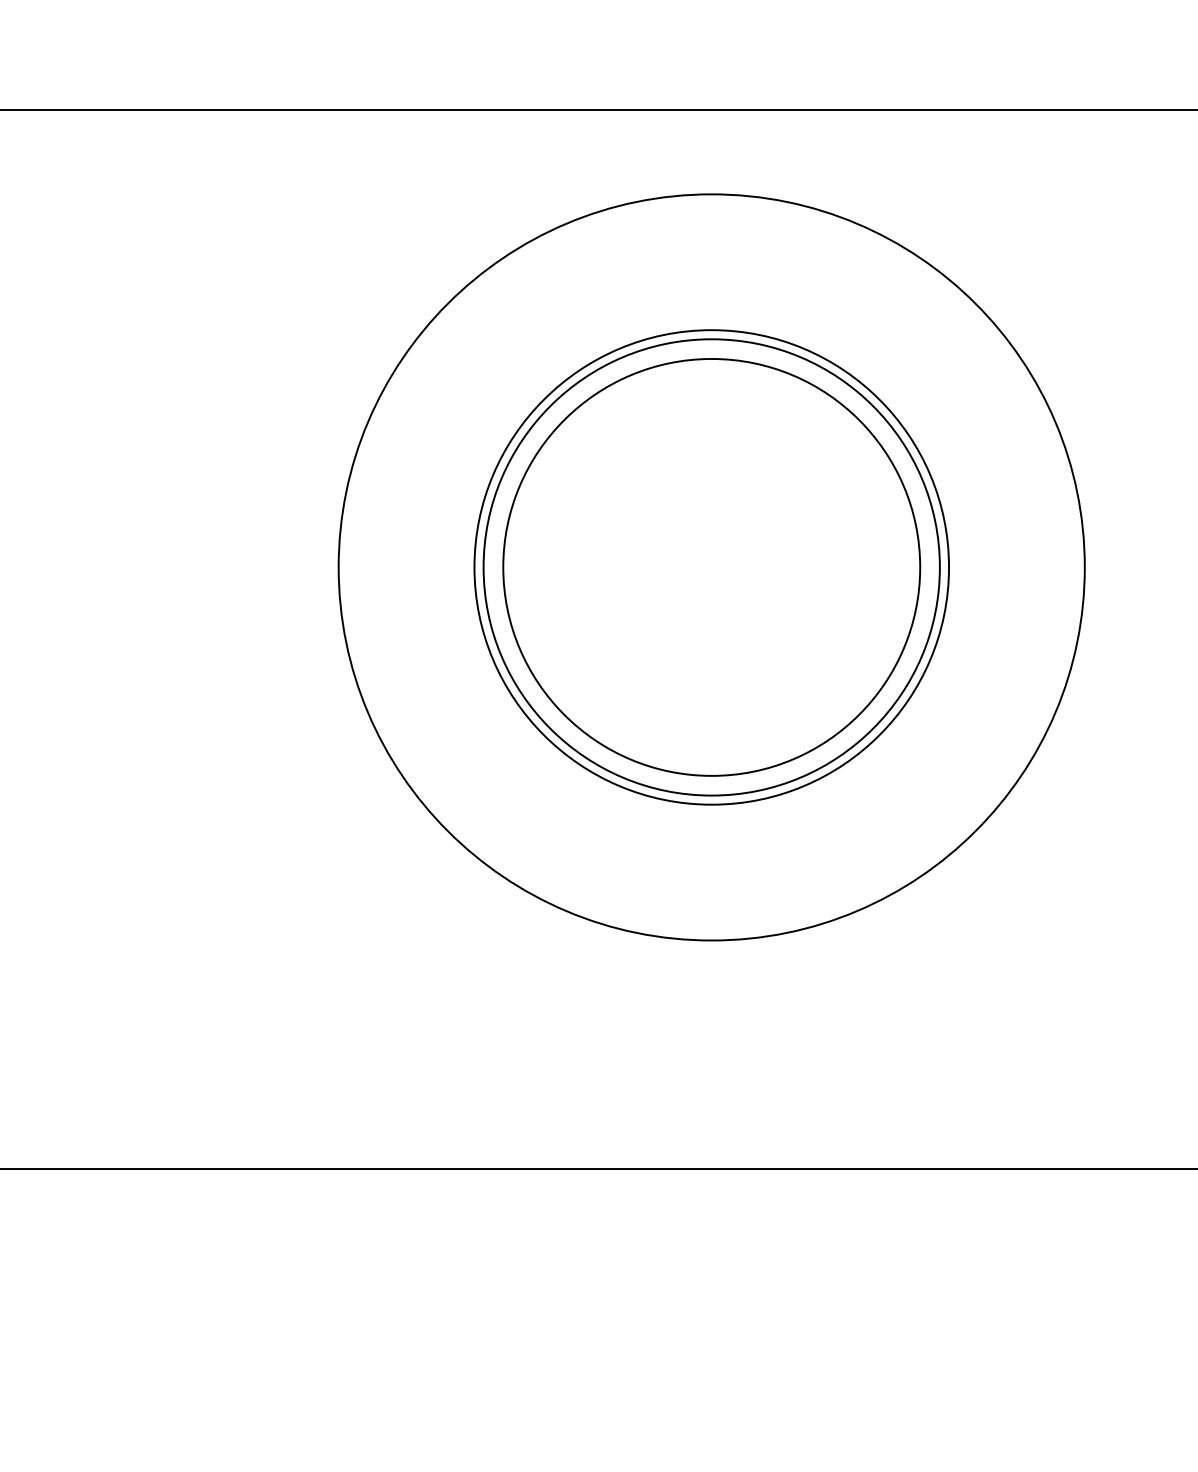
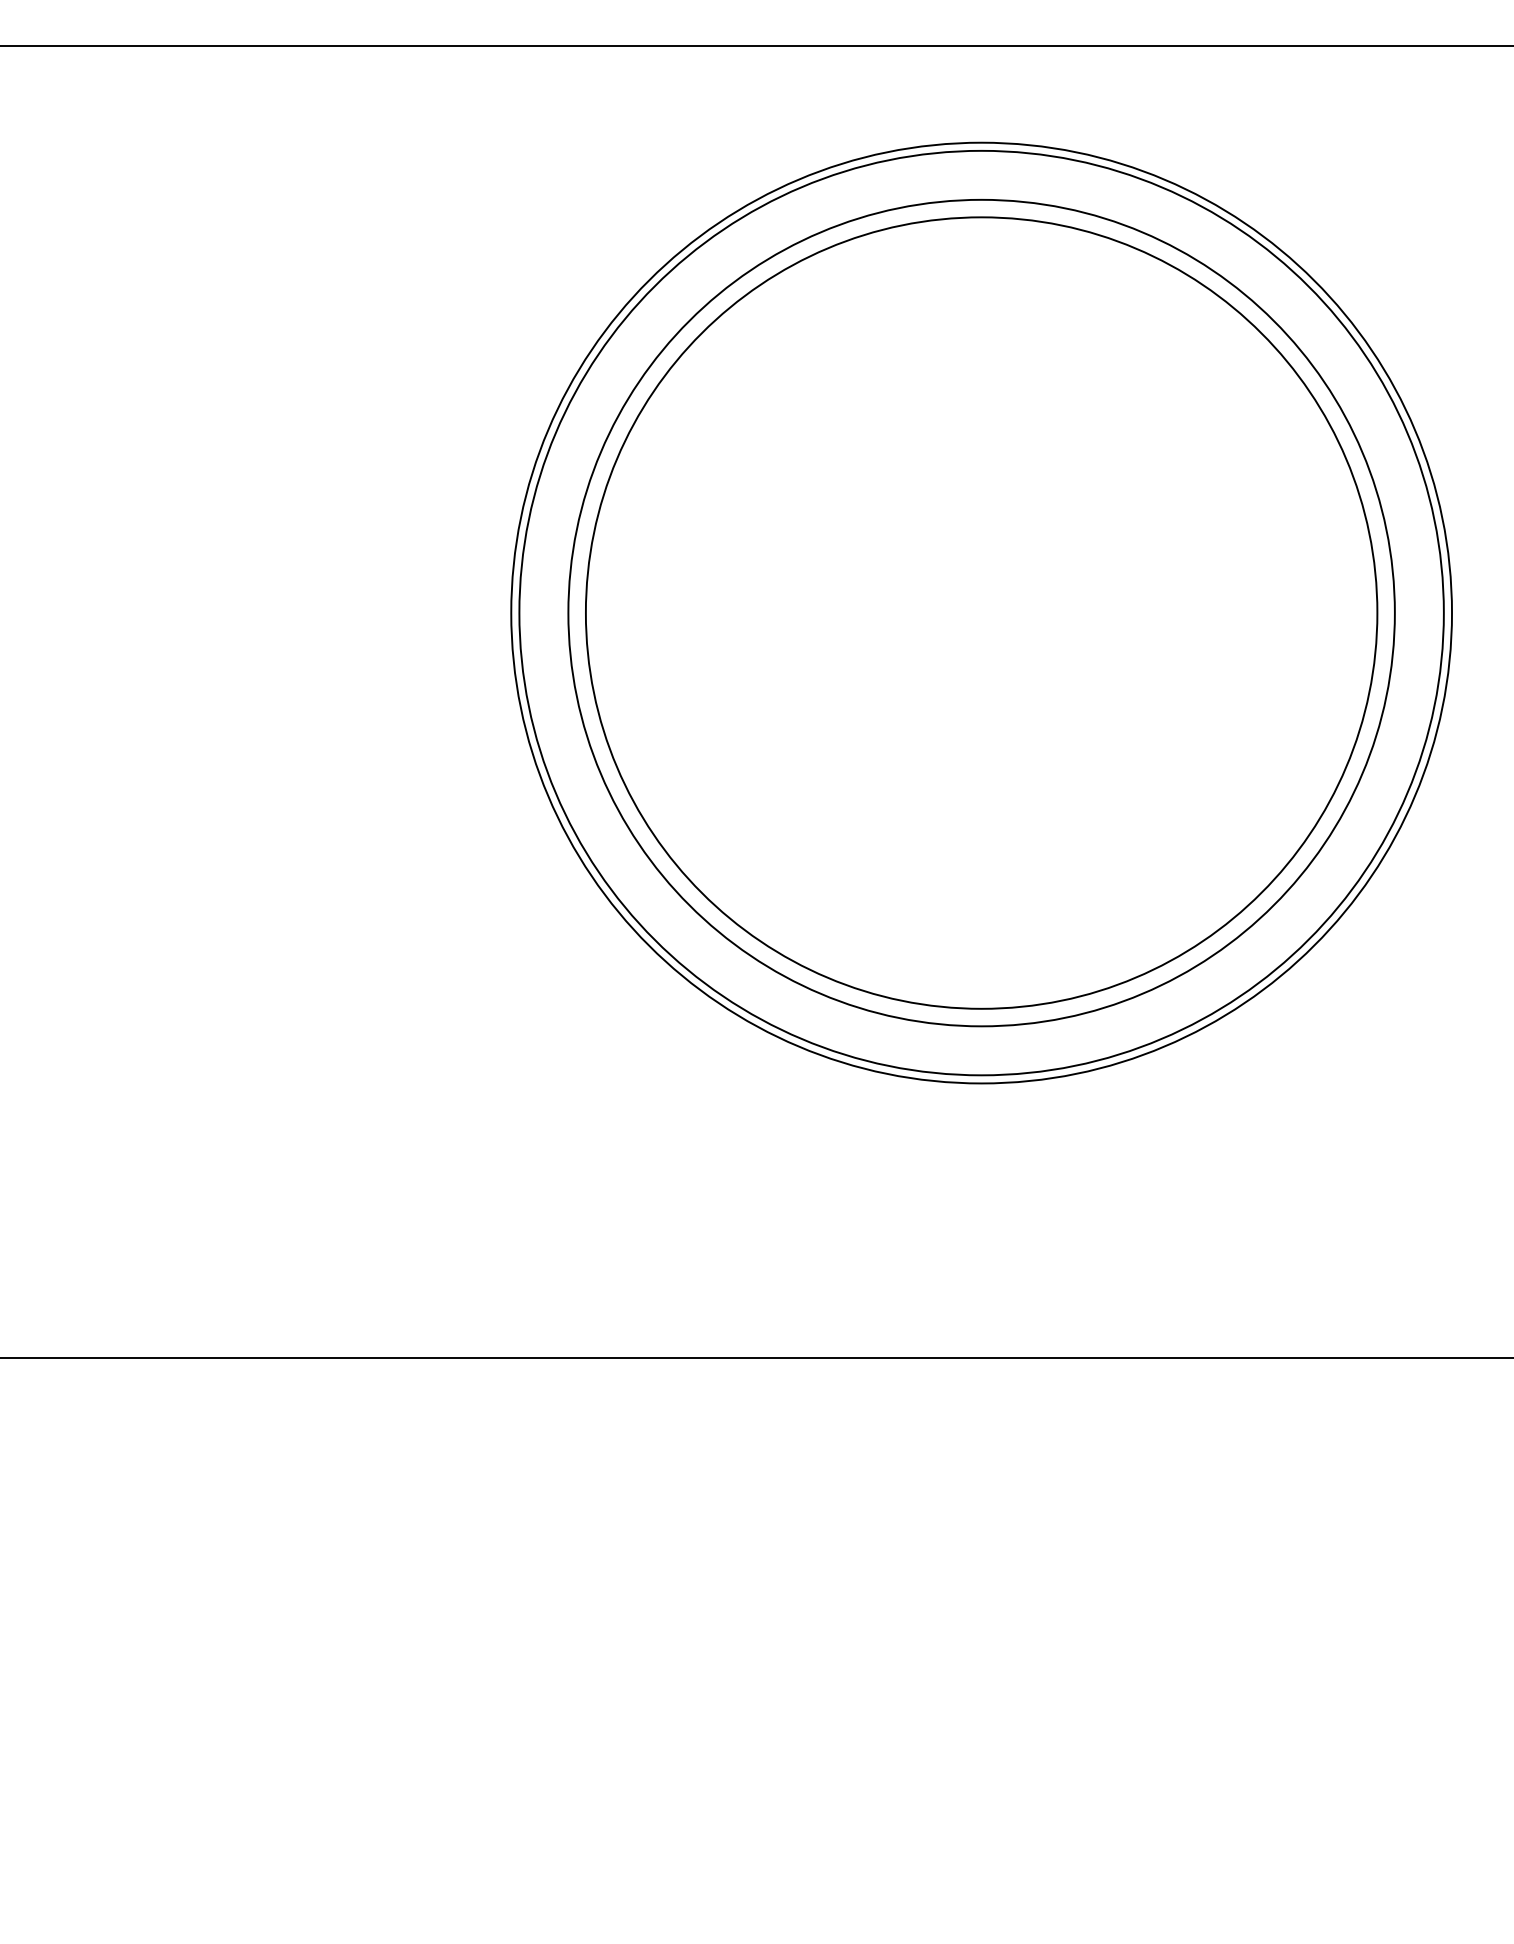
circle: (711, 566) -> (981, 612), size x1.4
circle: (711, 566) -> (981, 612), size x1.6
circle: (711, 567) -> (981, 613), size x1.6

